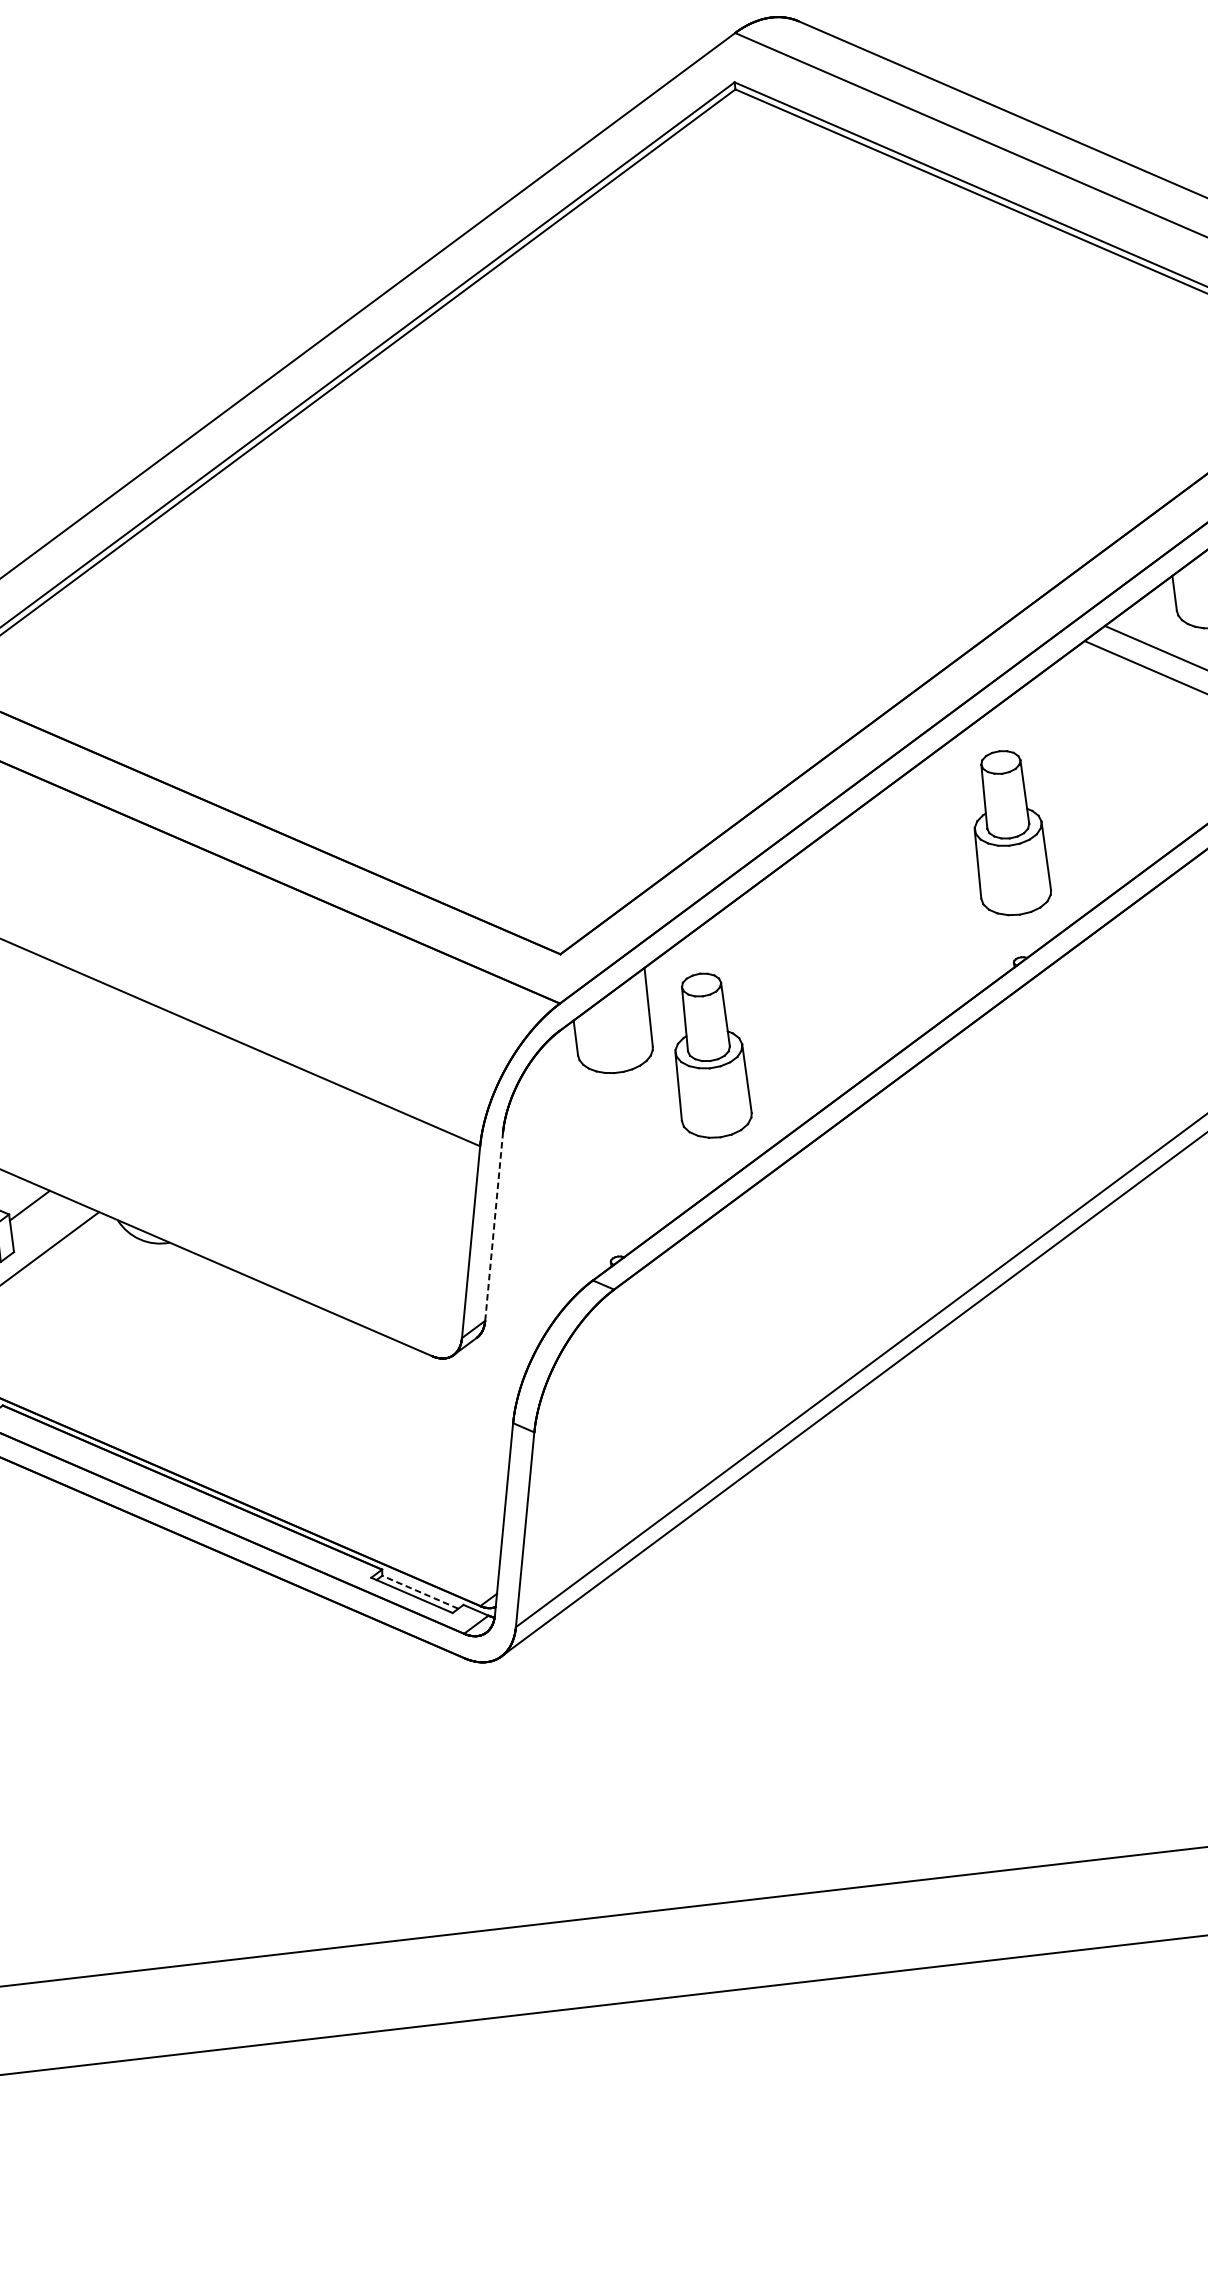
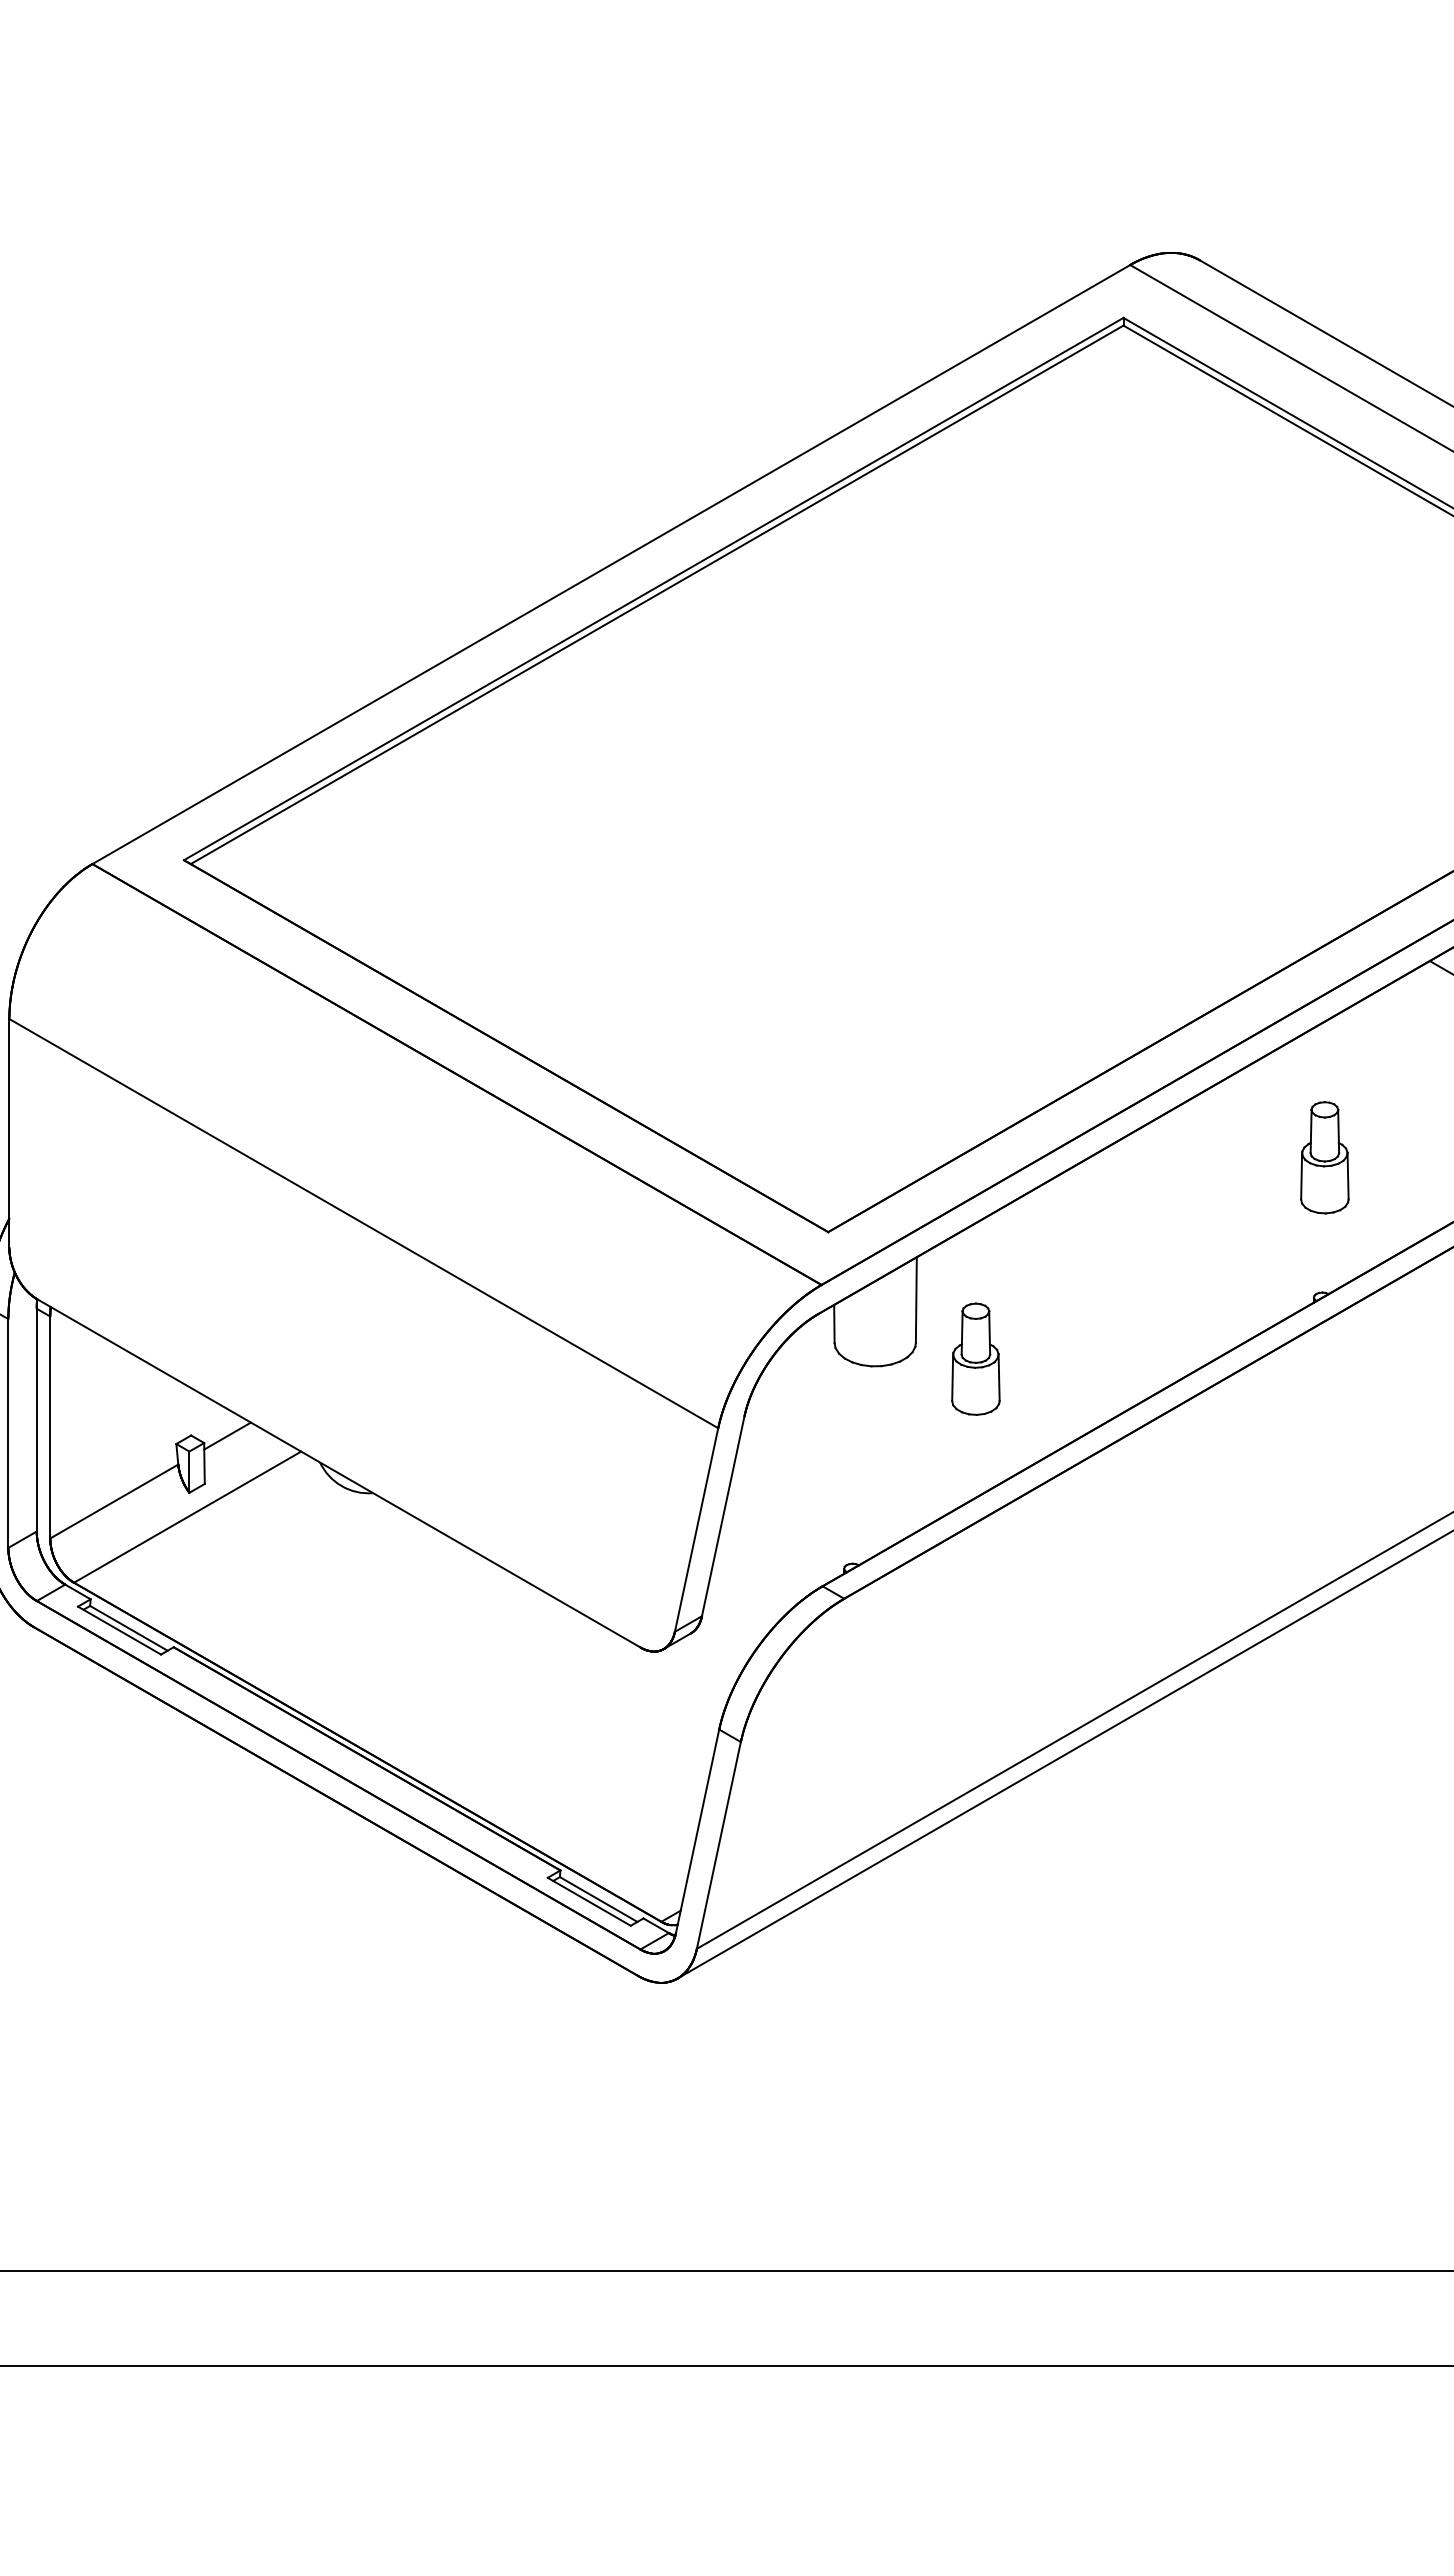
part: (1008, 832) -> (1324, 1157), size x0.62
part: (709, 1054) -> (975, 1358), size x0.62
line: (494, 1225) -> (723, 1515), dashed -> solid
line: (420, 1592) -> (598, 1899), dashed -> solid

